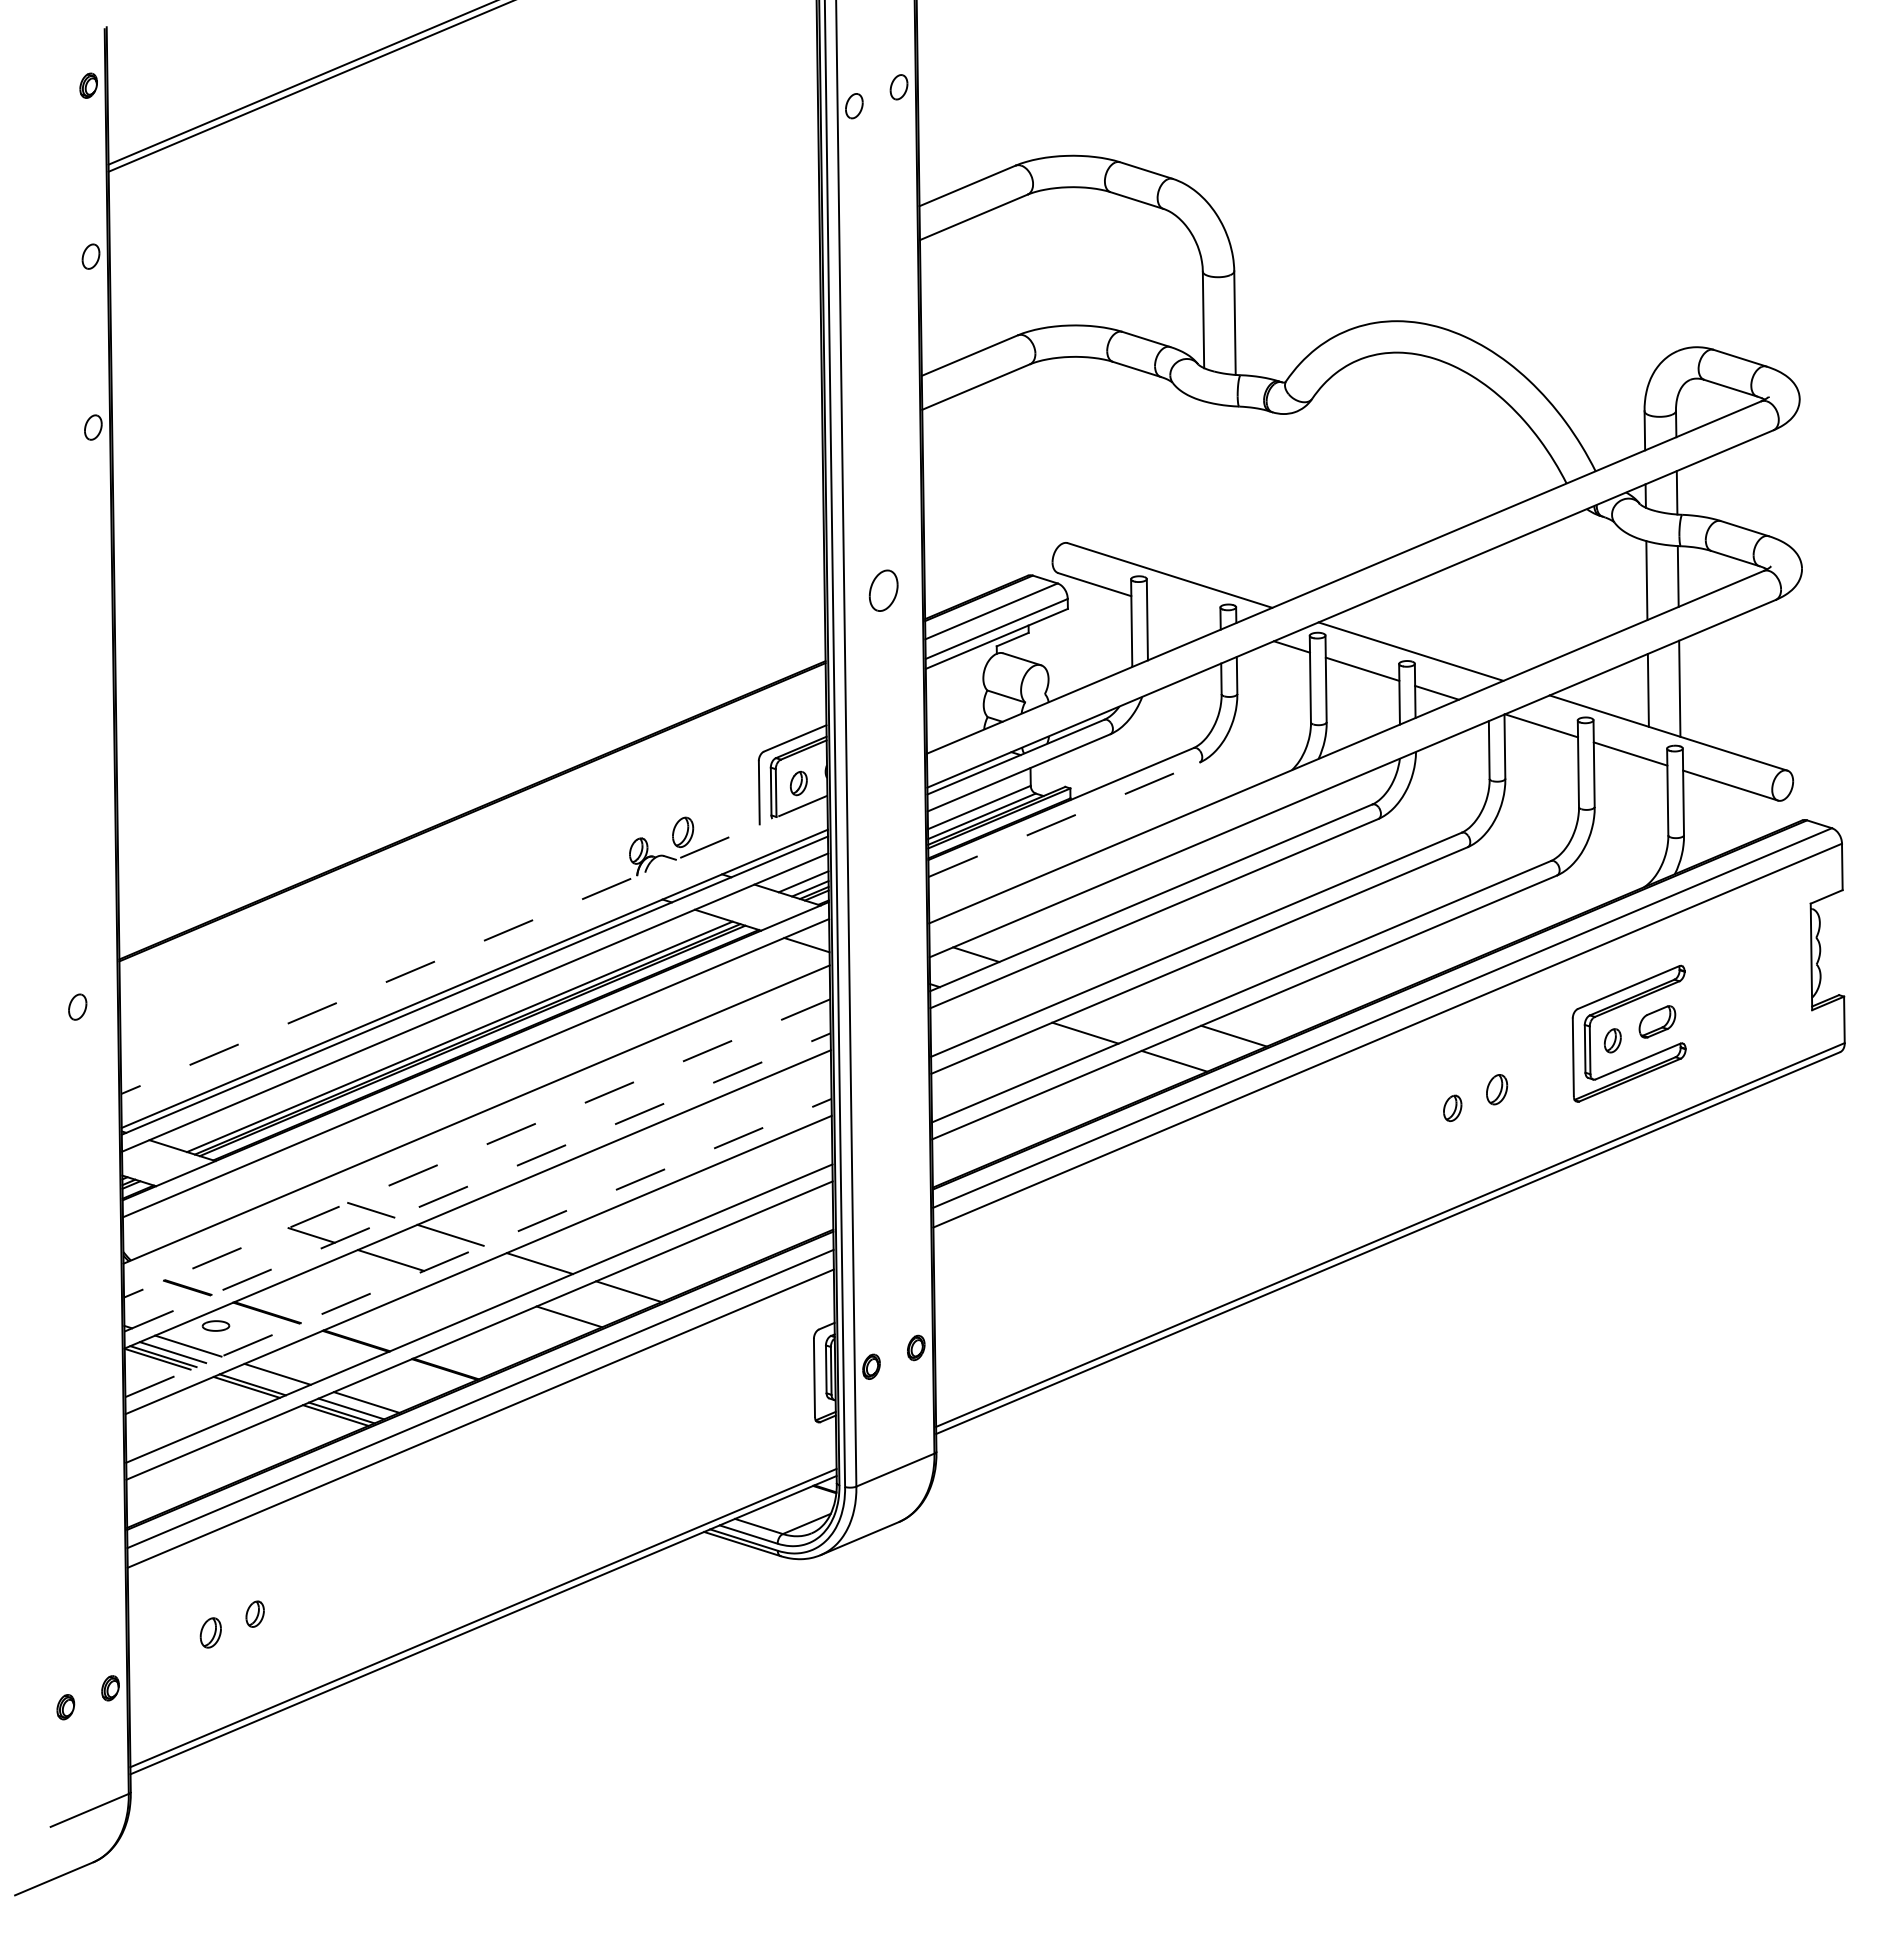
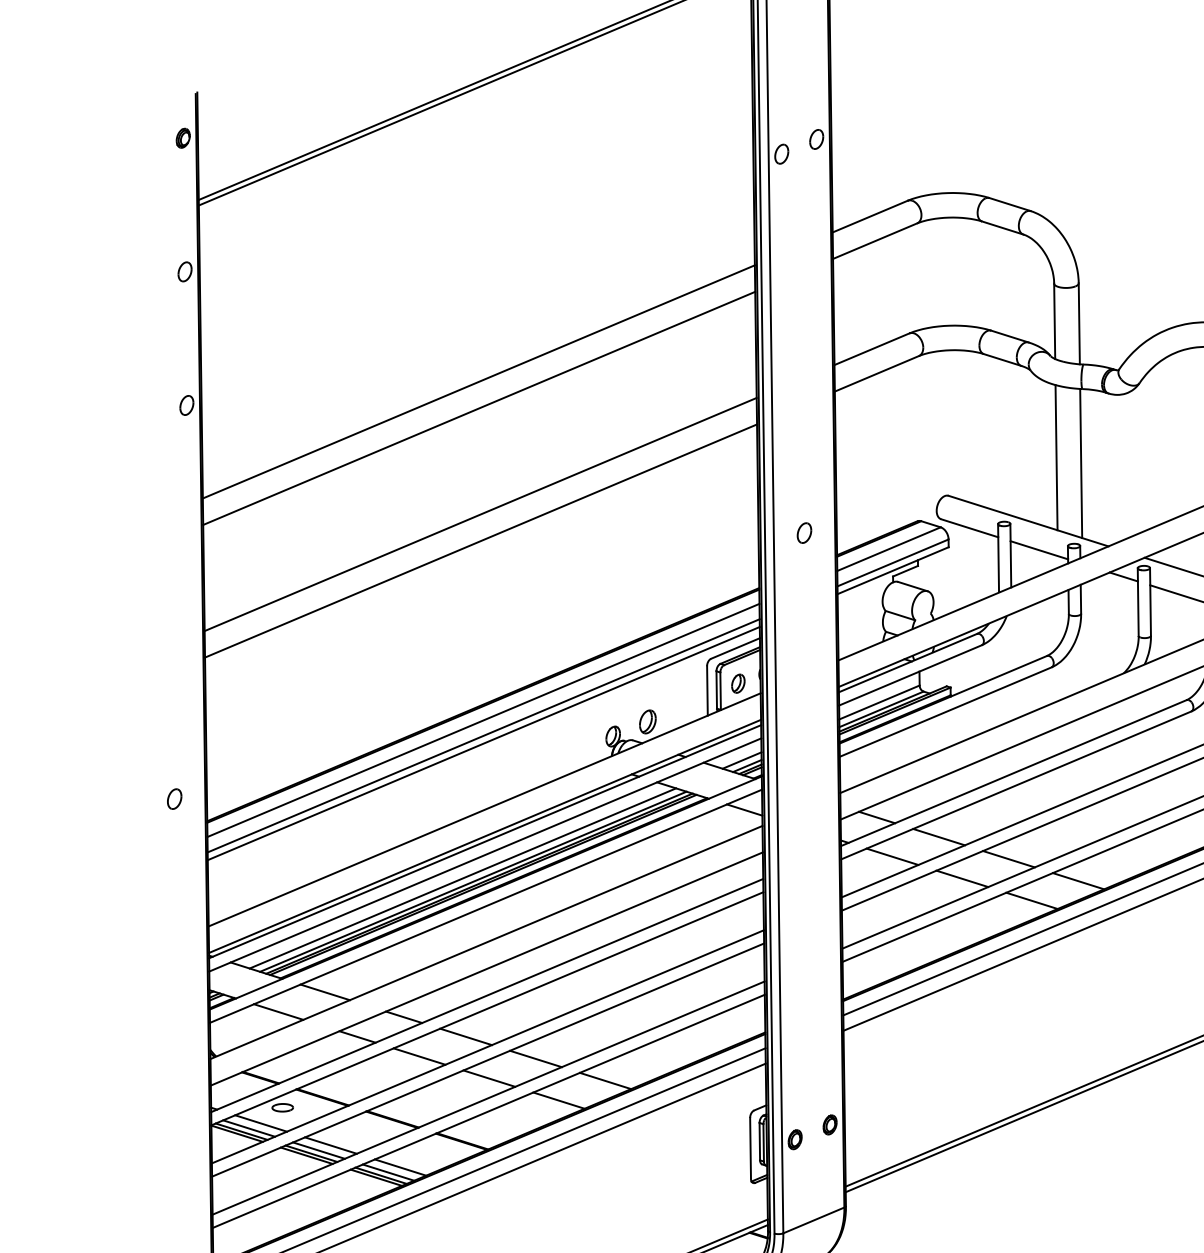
line: (466, 397) -> (478, 381), added
line: (467, 431) -> (479, 408), added
line: (1205, 494) -> (1056, 457), added
line: (1237, 501) -> (1081, 463), added
line: (469, 566) -> (480, 514), added
part: (882, 590) -> (803, 532), size x0.62
line: (469, 600) -> (480, 540), added
line: (1183, 612) -> (1039, 550), added
line: (1064, 819) -> (946, 711), dashed -> solid
line: (472, 830) -> (483, 720), added
line: (472, 850) -> (483, 736), added
line: (473, 859) -> (484, 743), added
line: (473, 945) -> (484, 810), dashed -> solid
line: (1055, 979) -> (938, 836), added
line: (995, 1004) -> (892, 856), added
part: (77, 1006) -> (174, 798), moved
line: (1144, 1007) -> (1008, 858), added
line: (446, 1032) -> (462, 878), added
line: (476, 1148) -> (486, 969), dashed -> solid
line: (269, 1178) -> (324, 992), added
line: (478, 1182) -> (487, 995), dashed -> solid
line: (210, 1203) -> (278, 1012), added
line: (478, 1247) -> (487, 1046), dashed -> solid
line: (480, 1288) -> (489, 1078), added
line: (262, 1380) -> (319, 1150), added

